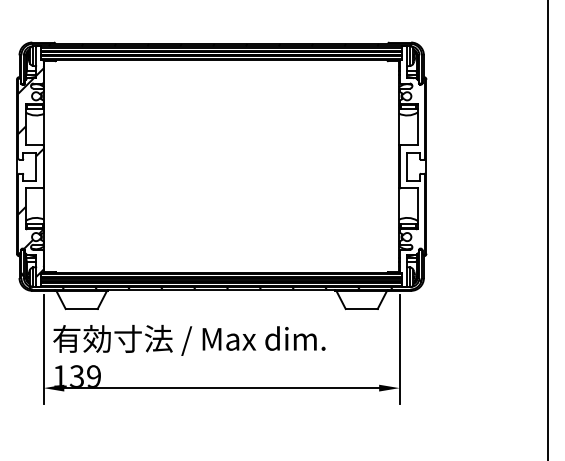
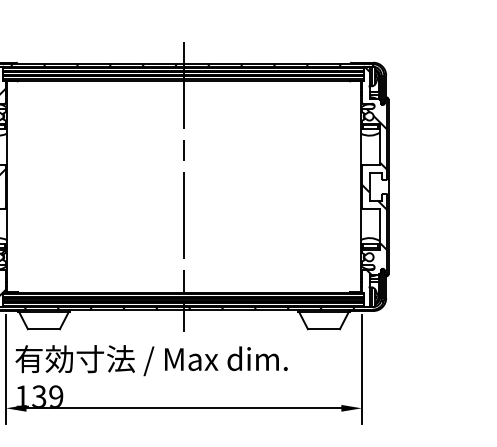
hatch: (412, 150) -> (374, 170), added
line: (221, 166) -> (183, 186), added

